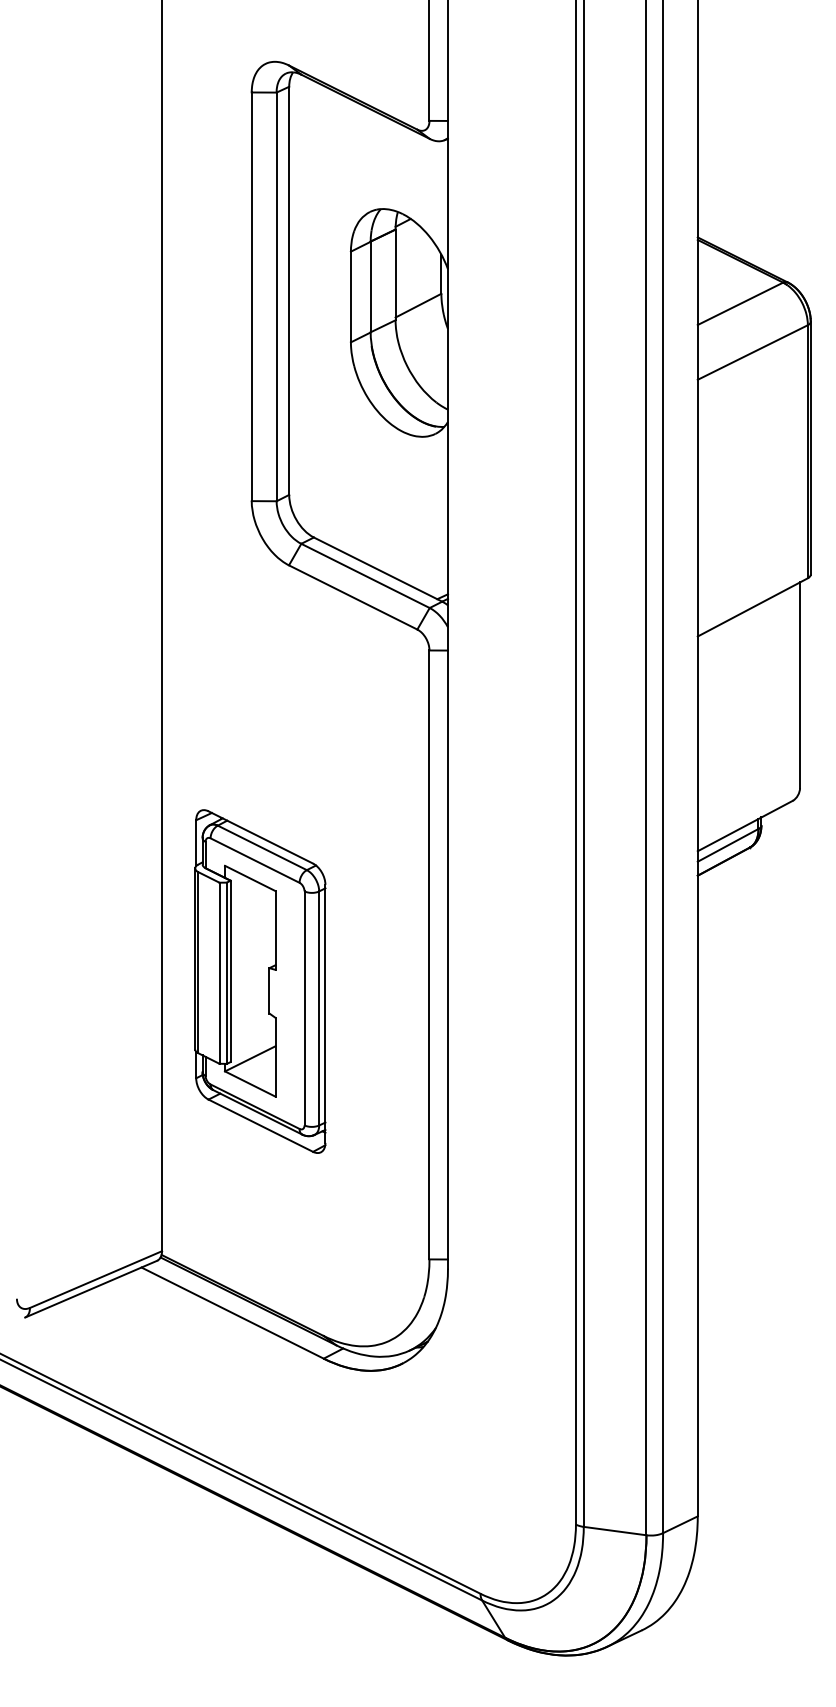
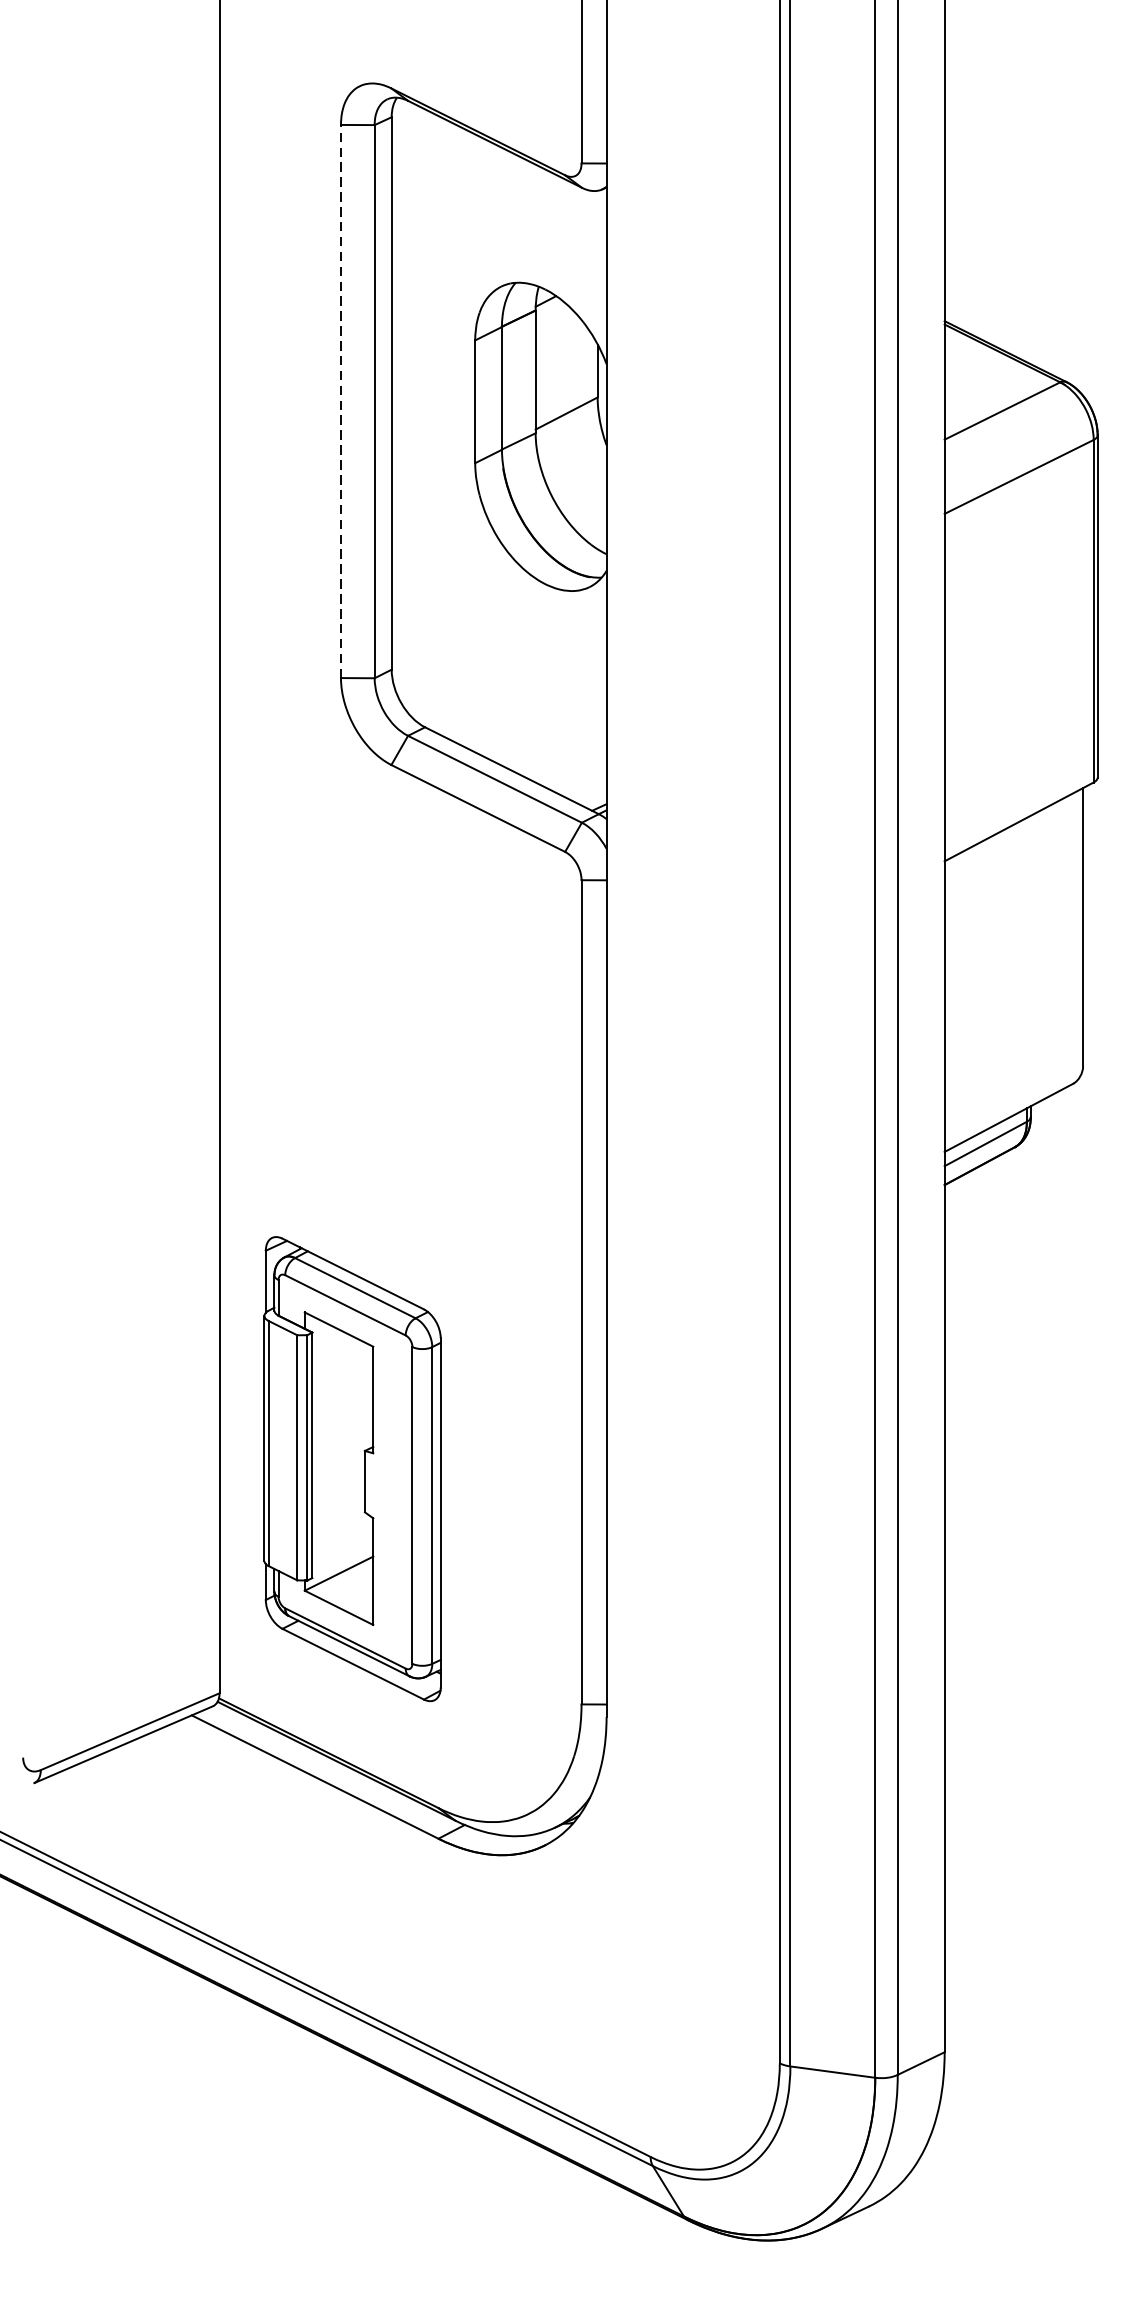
line: (251, 296) -> (340, 401), solid -> dashed
part: (260, 981) -> (352, 1469), moved

